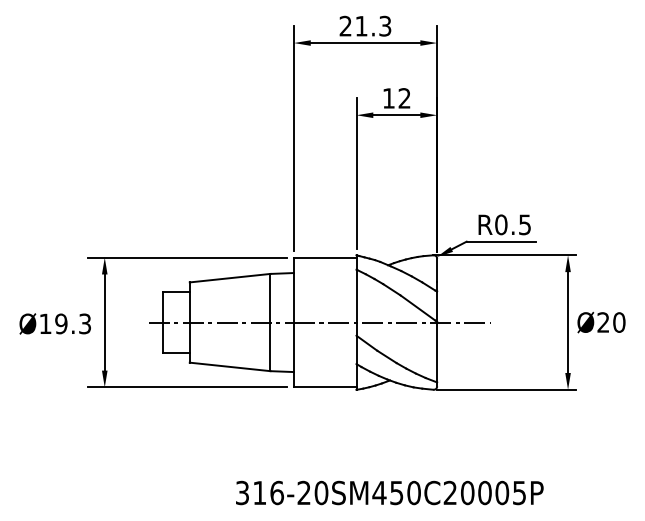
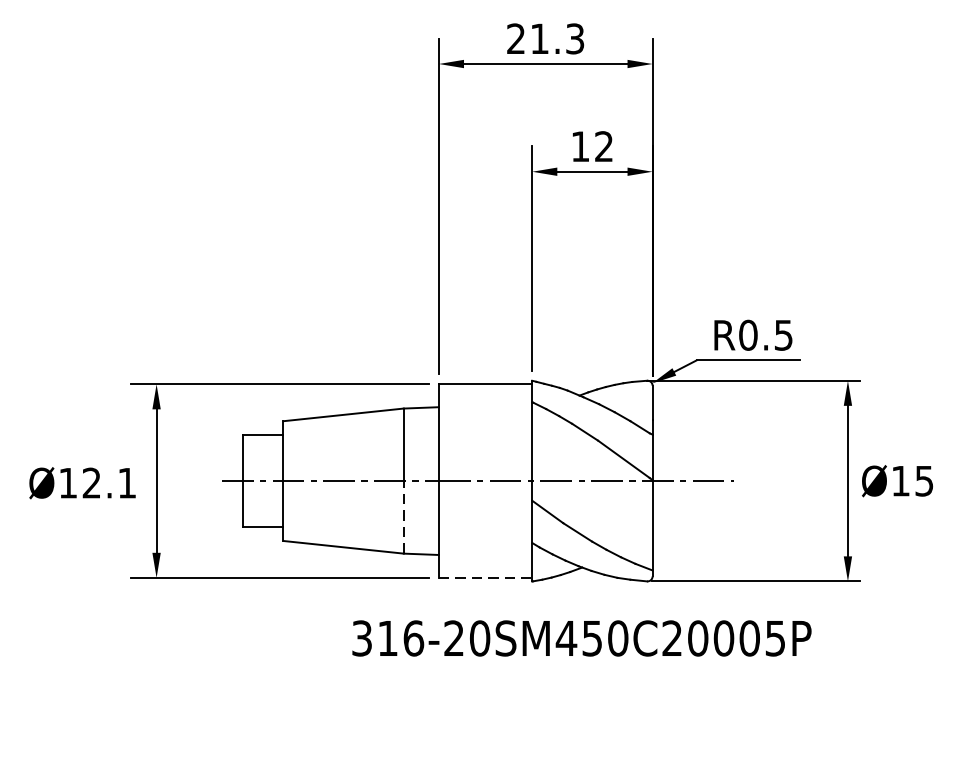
text: (611, 322) -> (912, 481), Ø20 -> Ø15
text: (72, 323) -> (108, 482), Ø19.3 -> Ø12.1
line: (270, 346) -> (403, 516), solid -> dashed
line: (325, 387) -> (485, 578), solid -> dashed
text: (389, 492) -> (581, 637), moved

